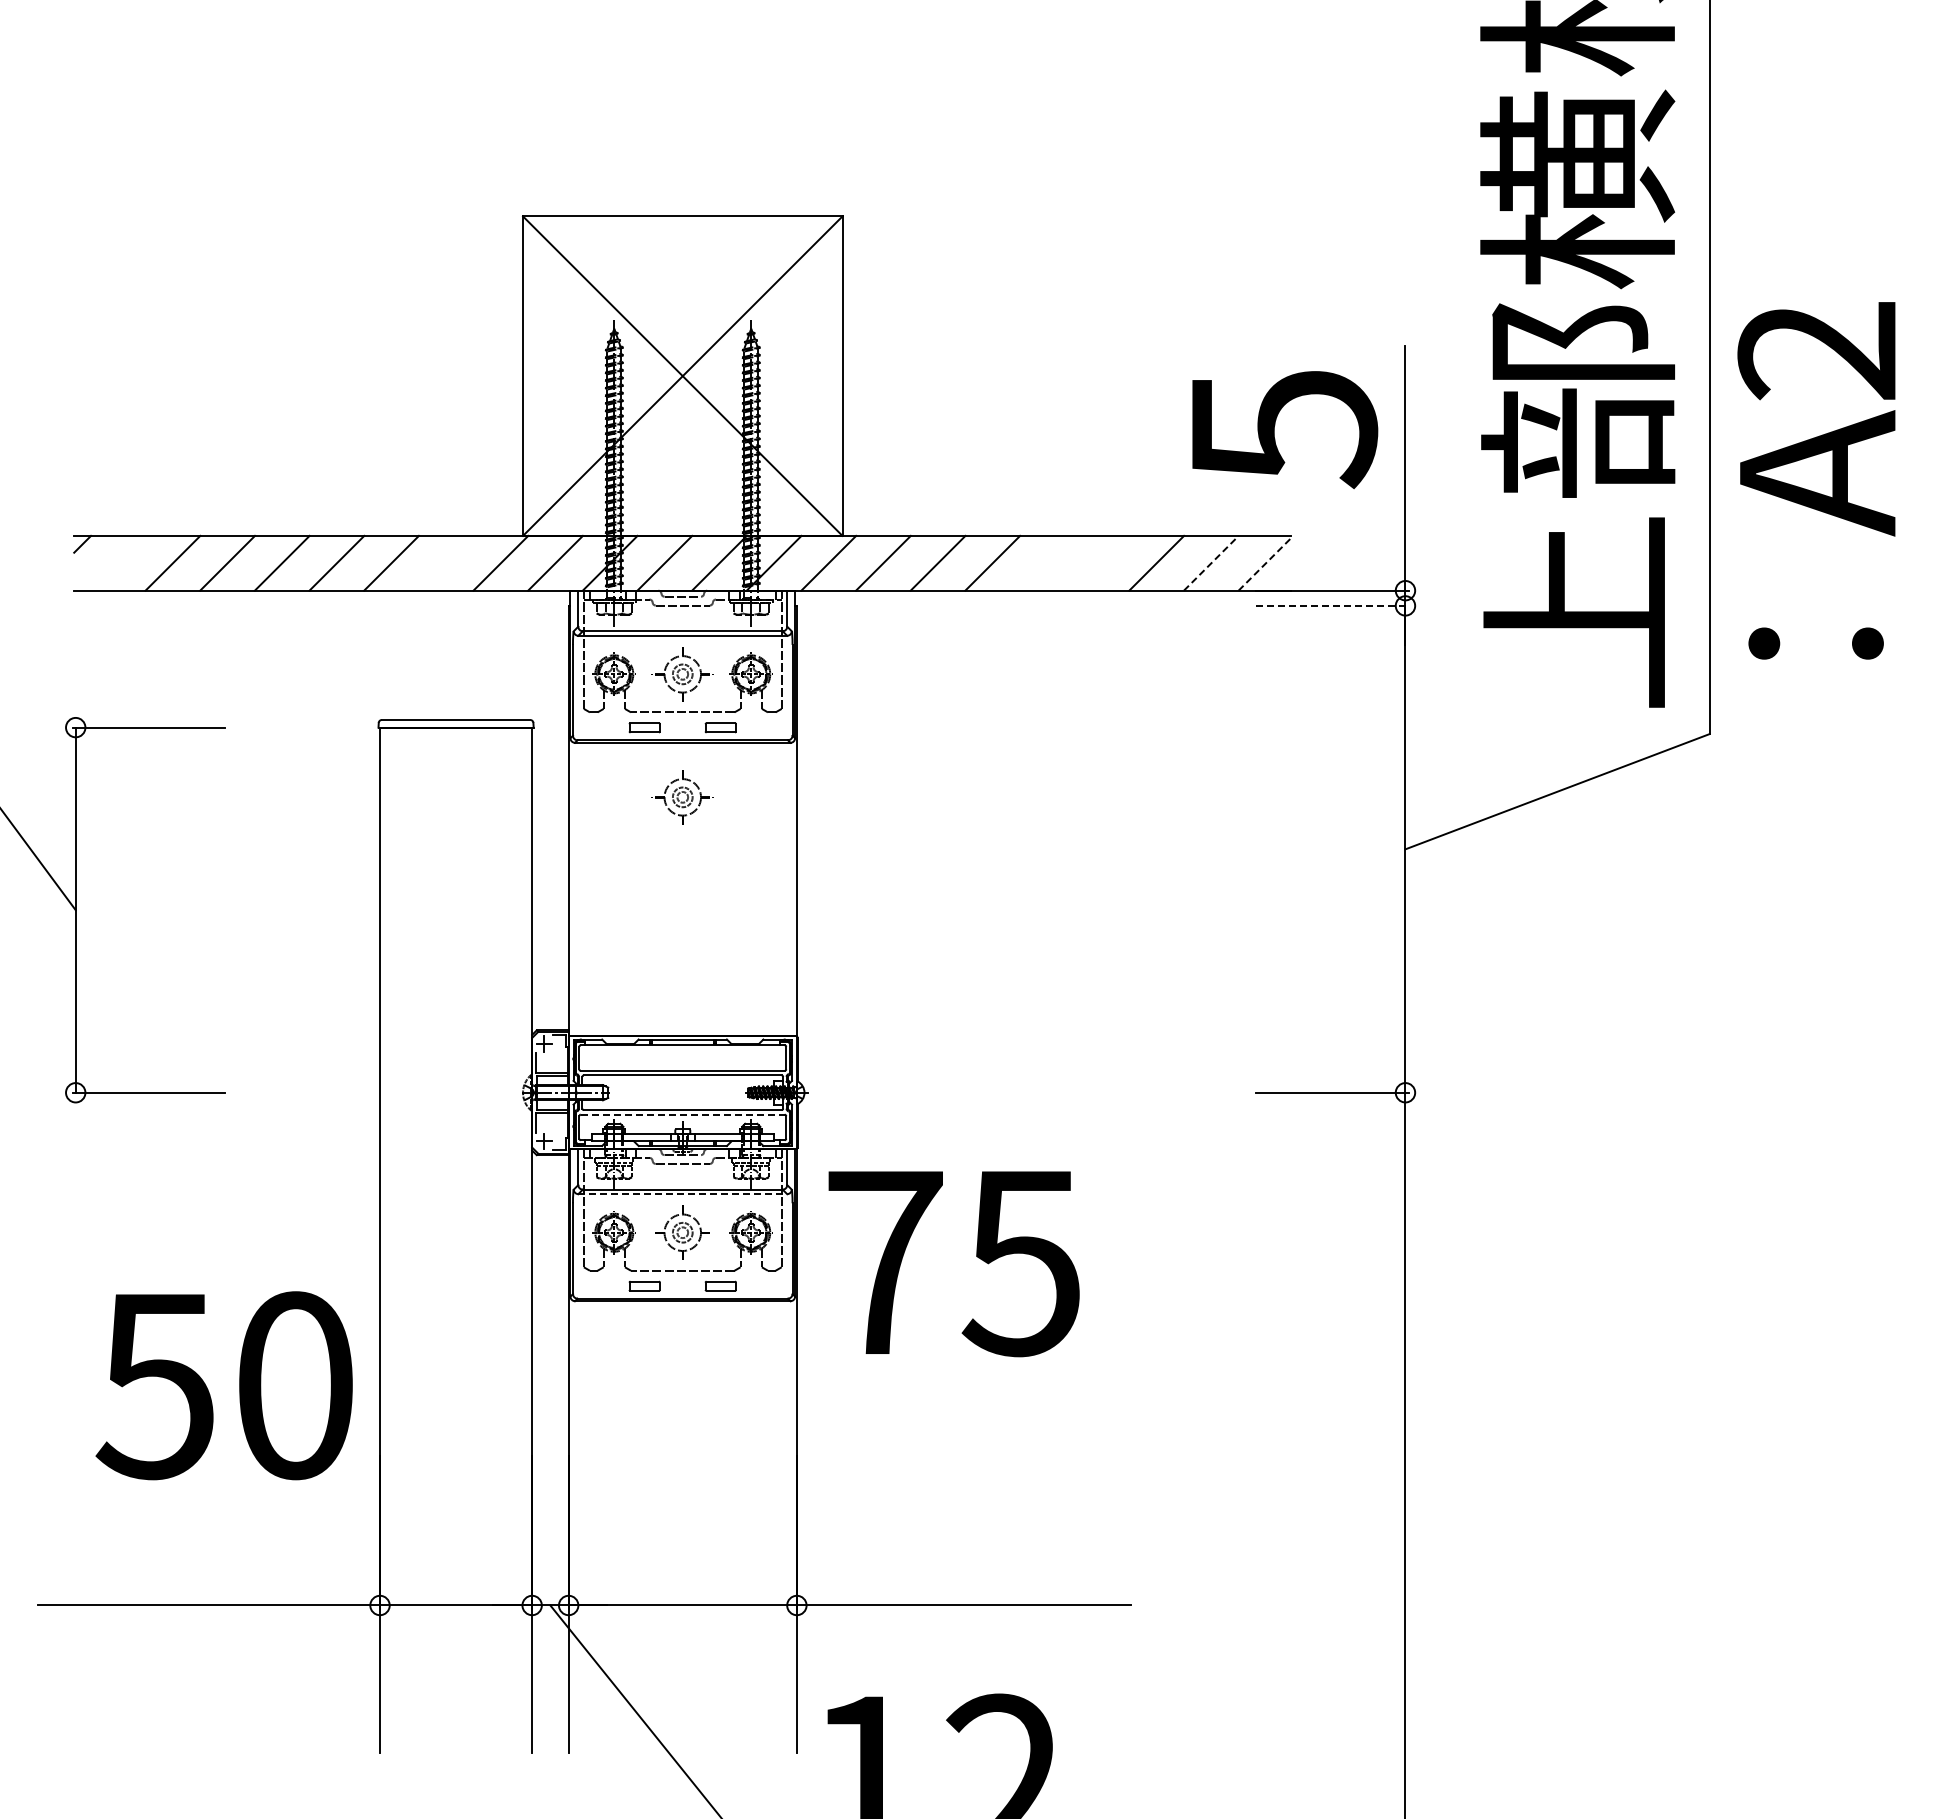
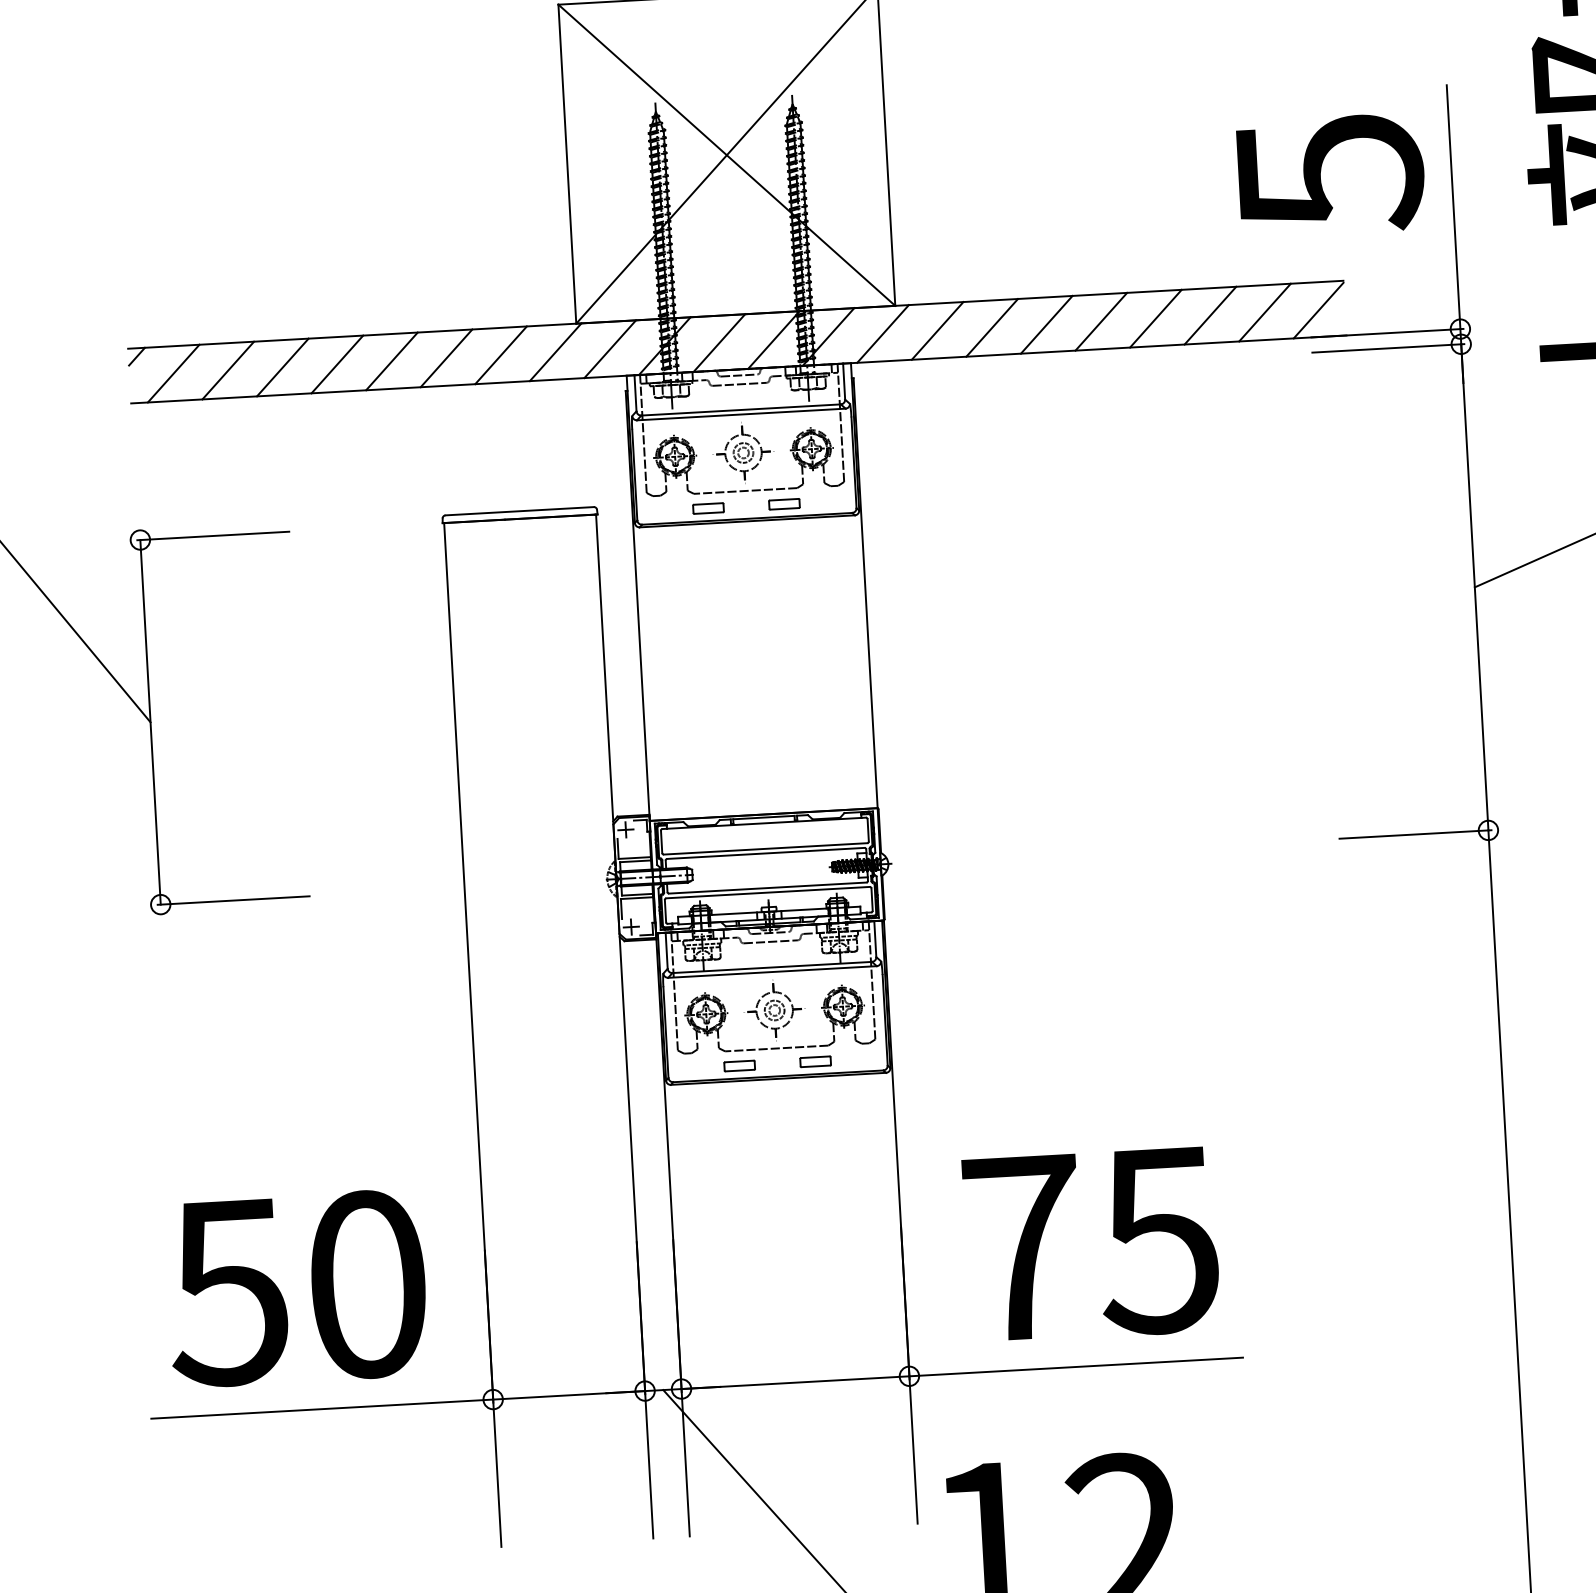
line: (117, 562) -> (172, 372), added
line: (445, 562) -> (500, 354), added
line: (1047, 562) -> (1101, 320), added
line: (1101, 562) -> (1155, 317), added
line: (1211, 563) -> (1265, 312), dashed -> solid
line: (1265, 563) -> (1319, 309), dashed -> solid
line: (1332, 605) -> (1388, 347), dashed -> solid
part: (682, 797) -> (750, 575), removed
line: (682, 1114) -> (767, 892), dashed -> solid
line: (683, 1194) -> (773, 972), dashed -> solid
text: (953, 1264) -> (1091, 1245), moved
text: (223, 1385) -> (296, 1288), moved

